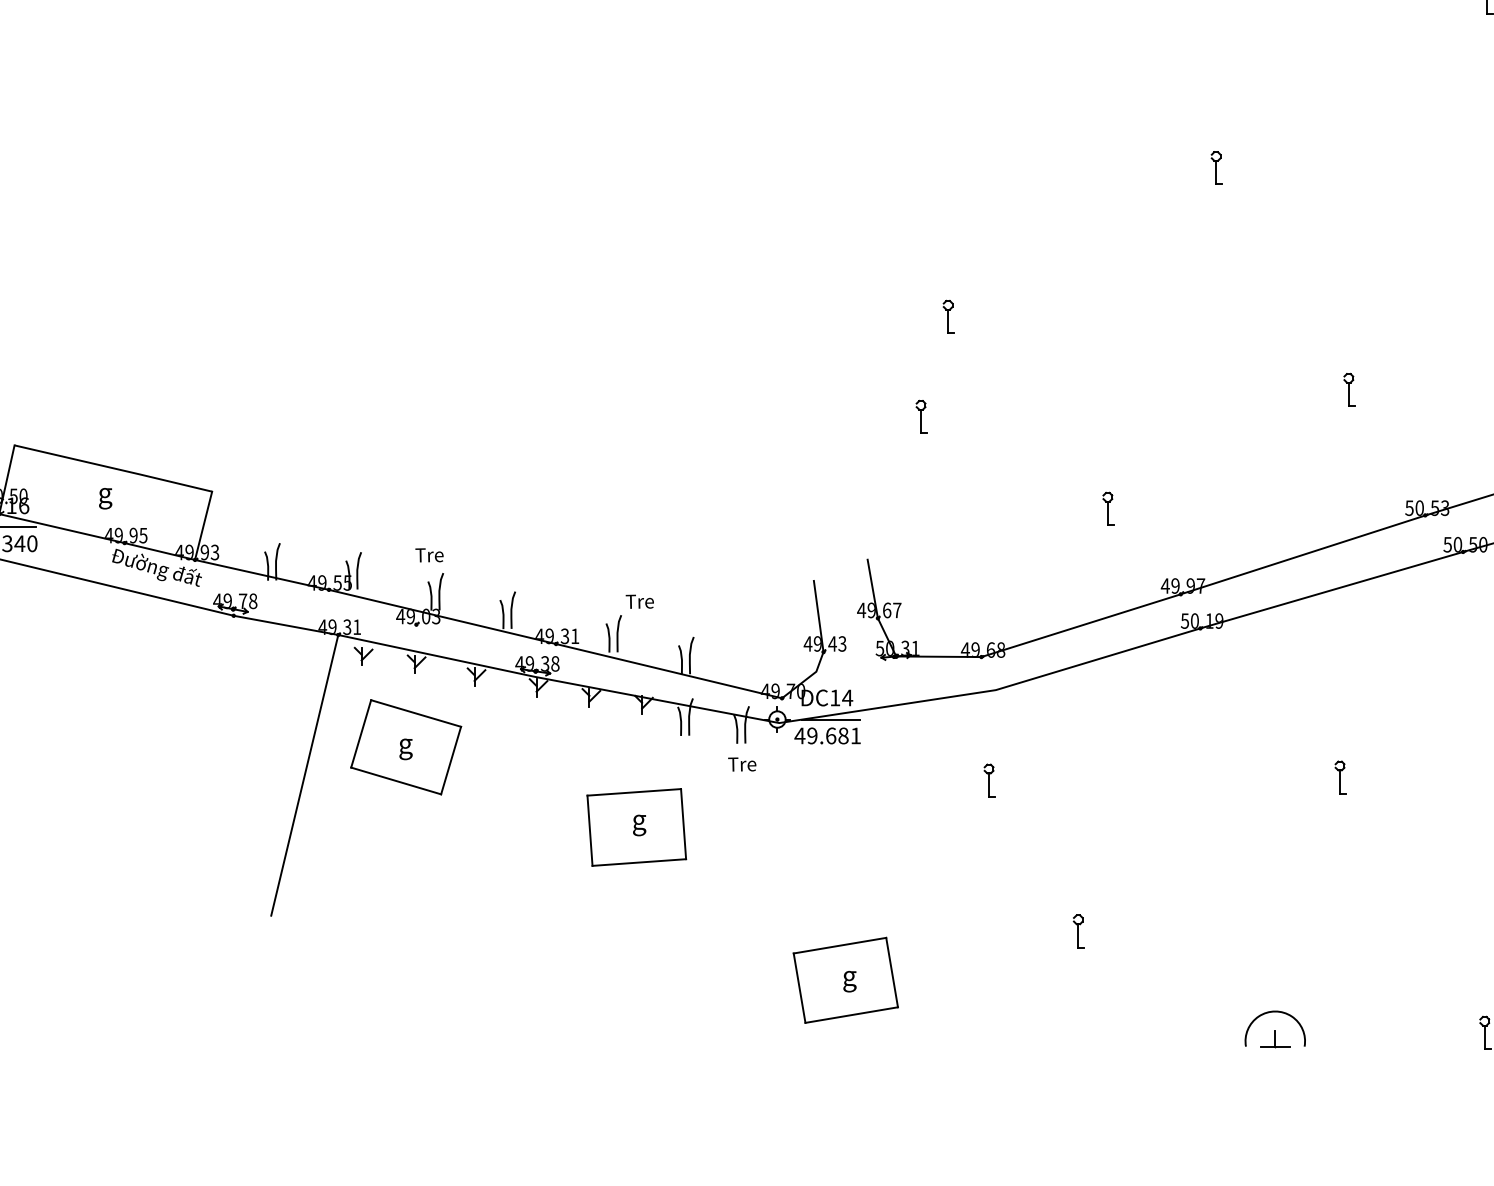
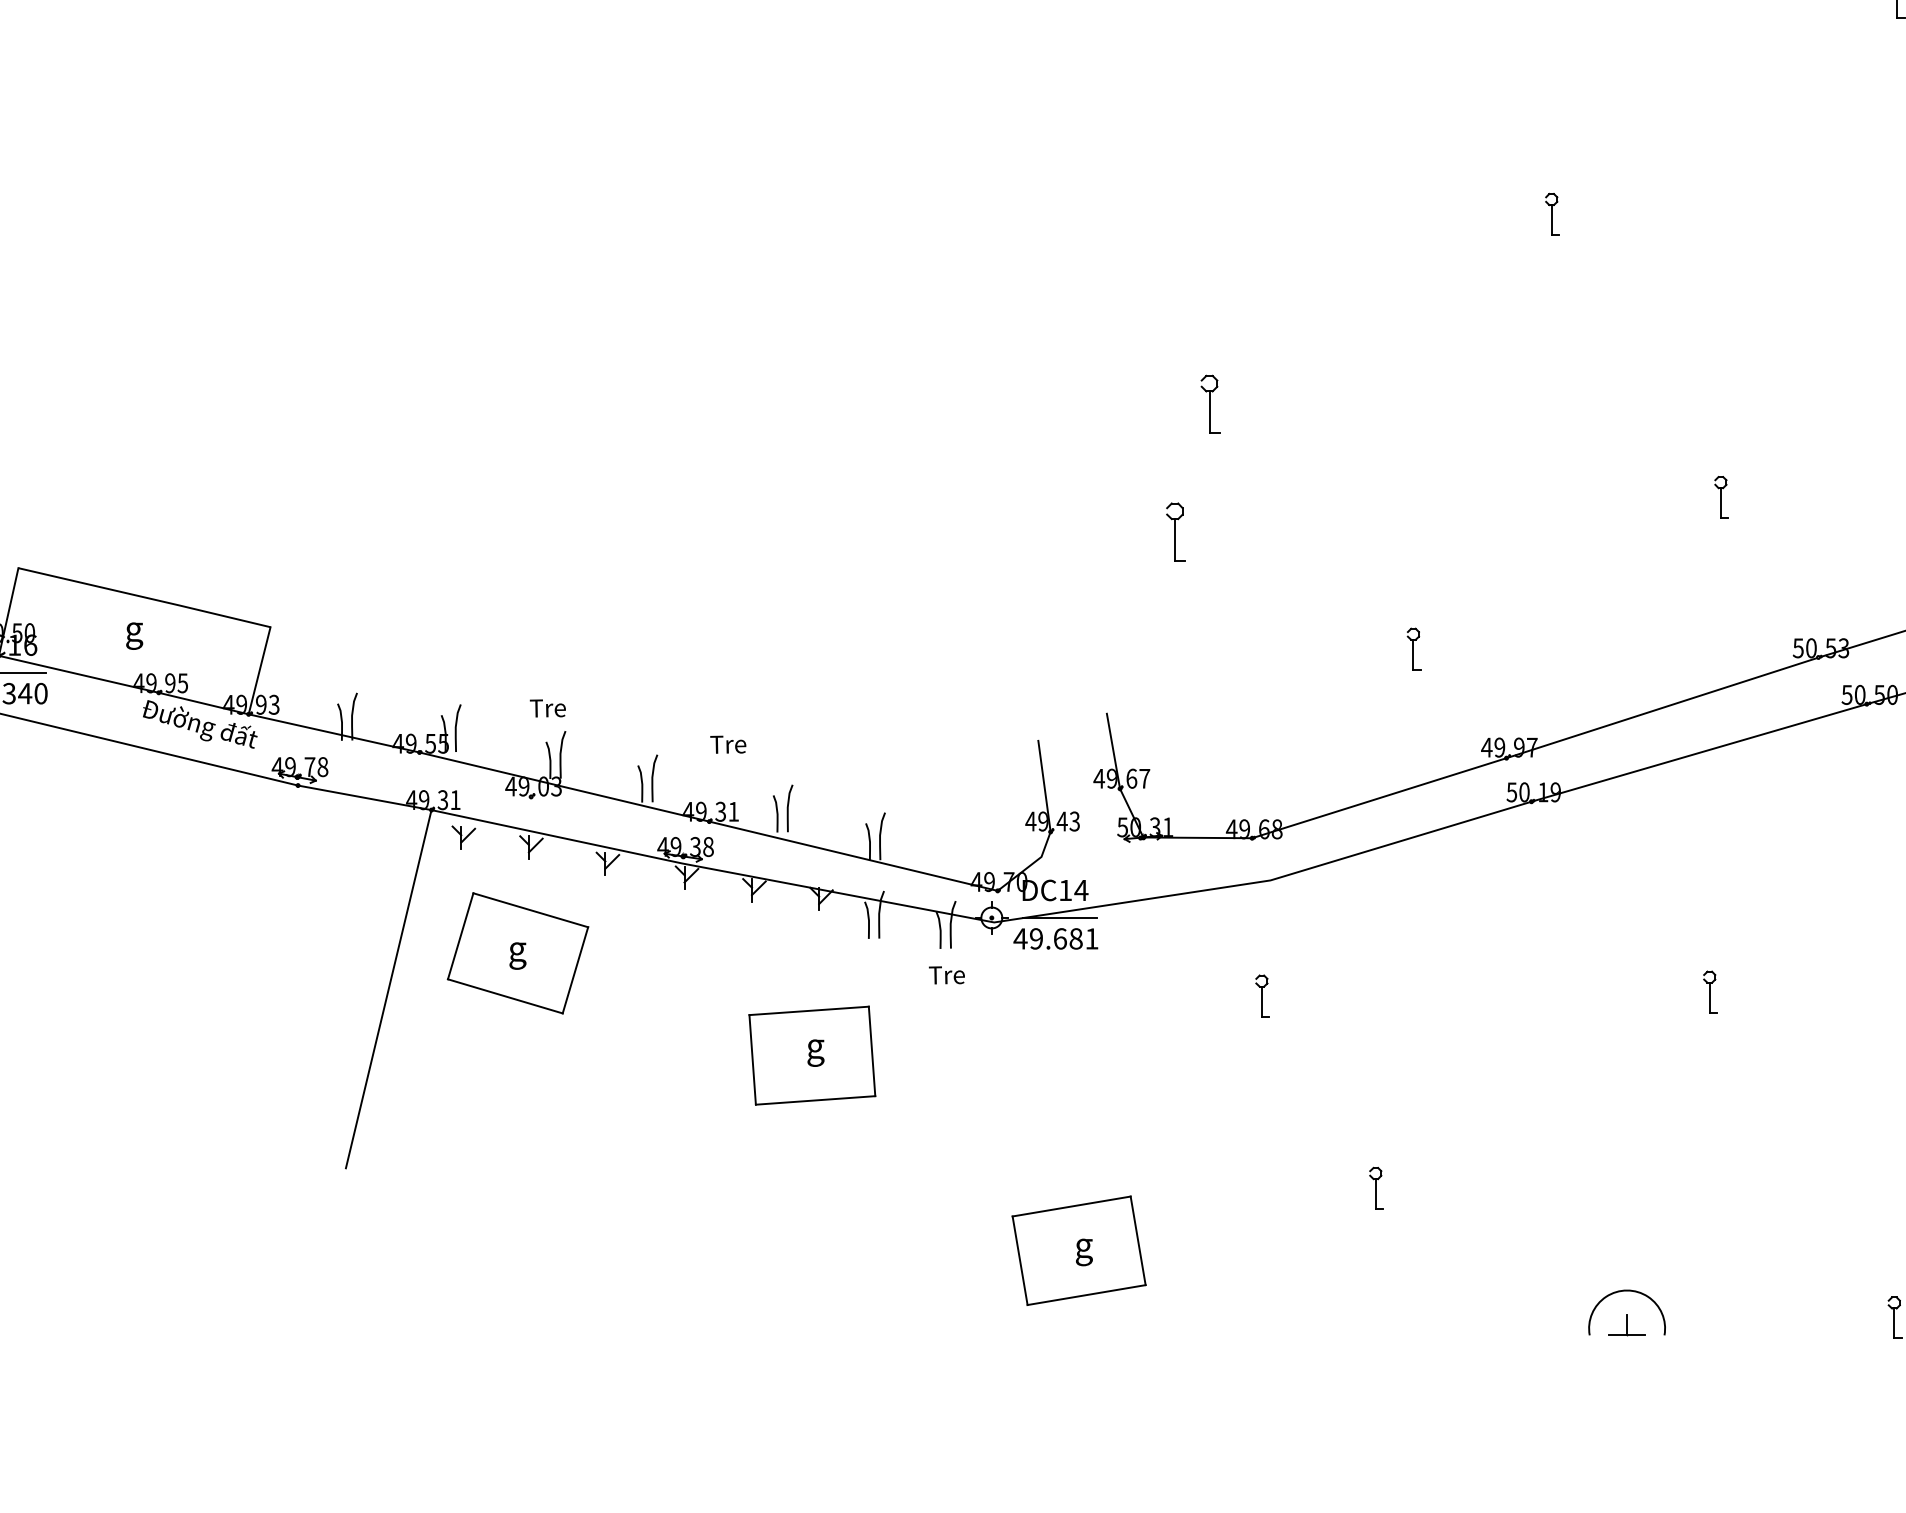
part: (948, 316) -> (1210, 403), size x1.4
part: (921, 416) -> (1175, 531), size x1.4
text: (639, 601) -> (727, 744), moved

